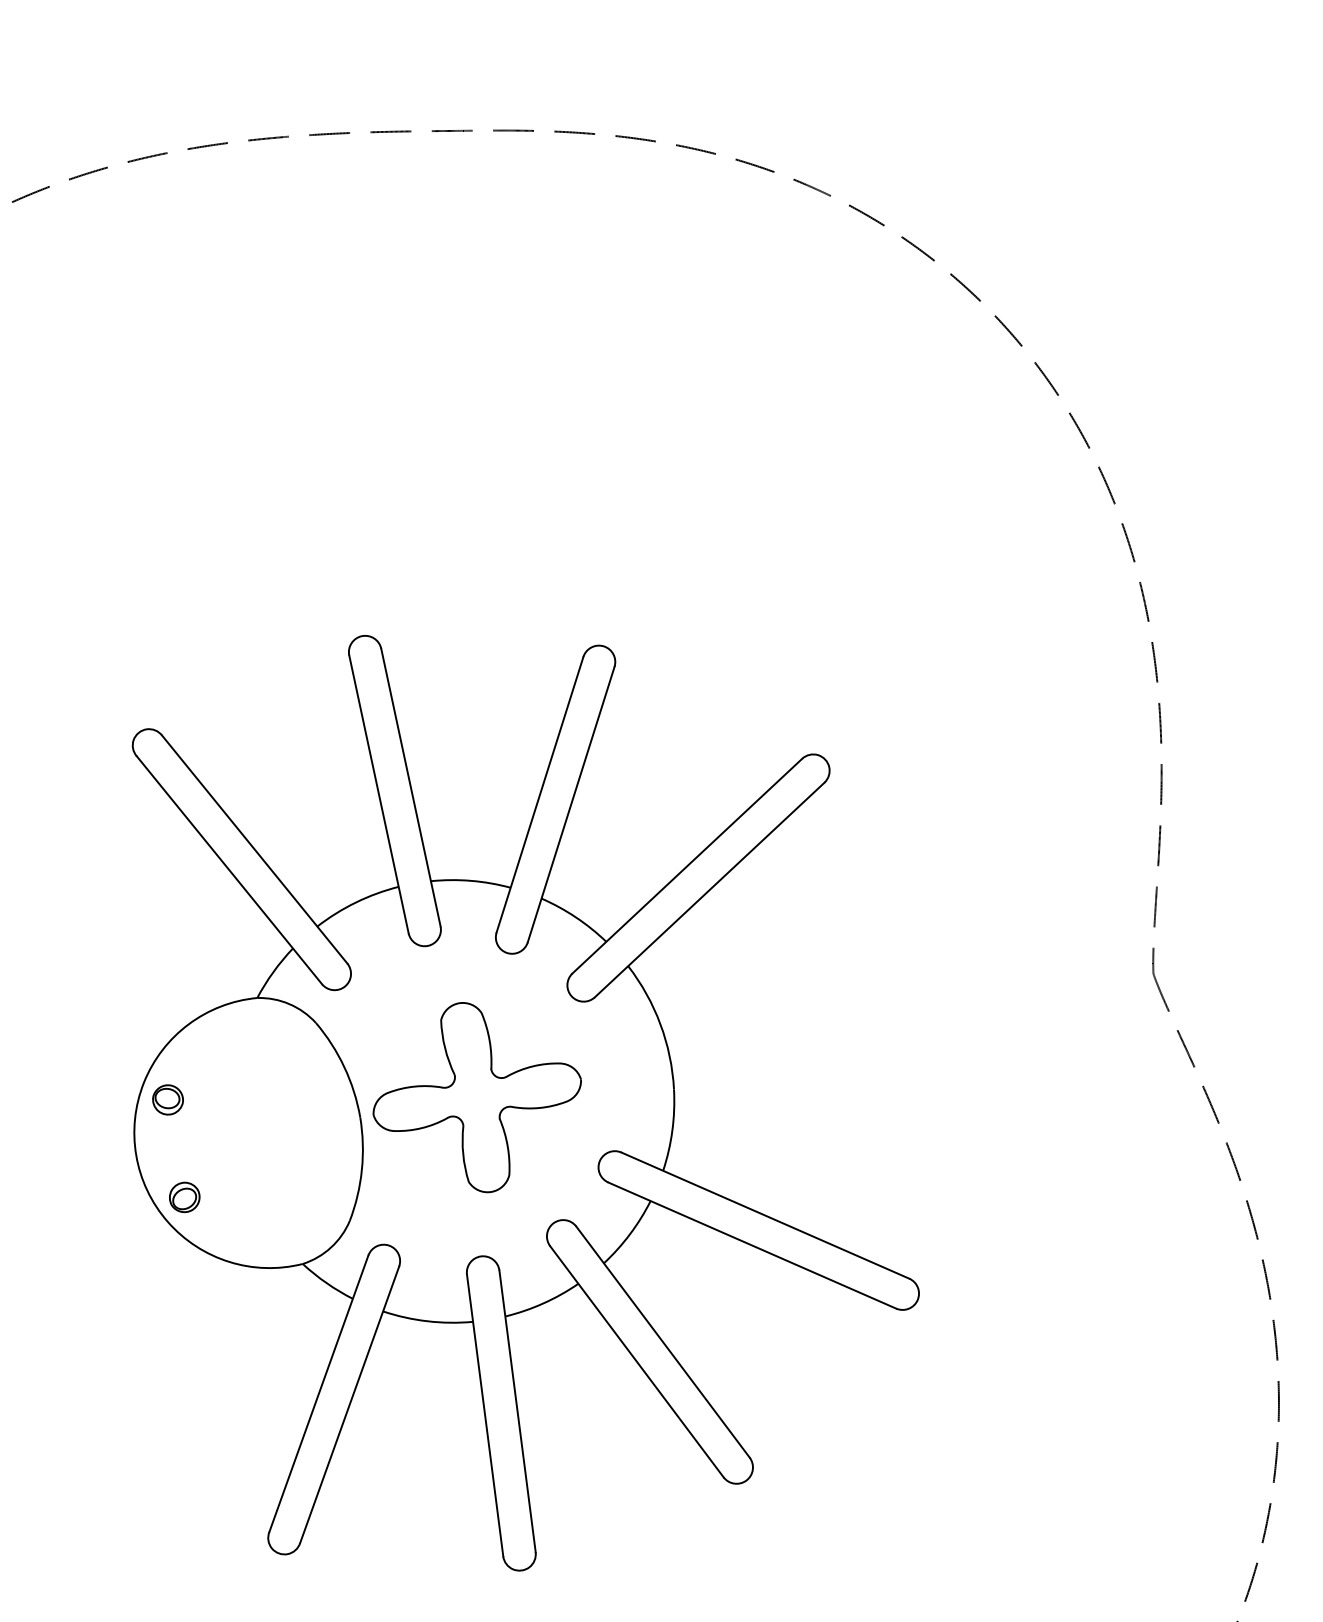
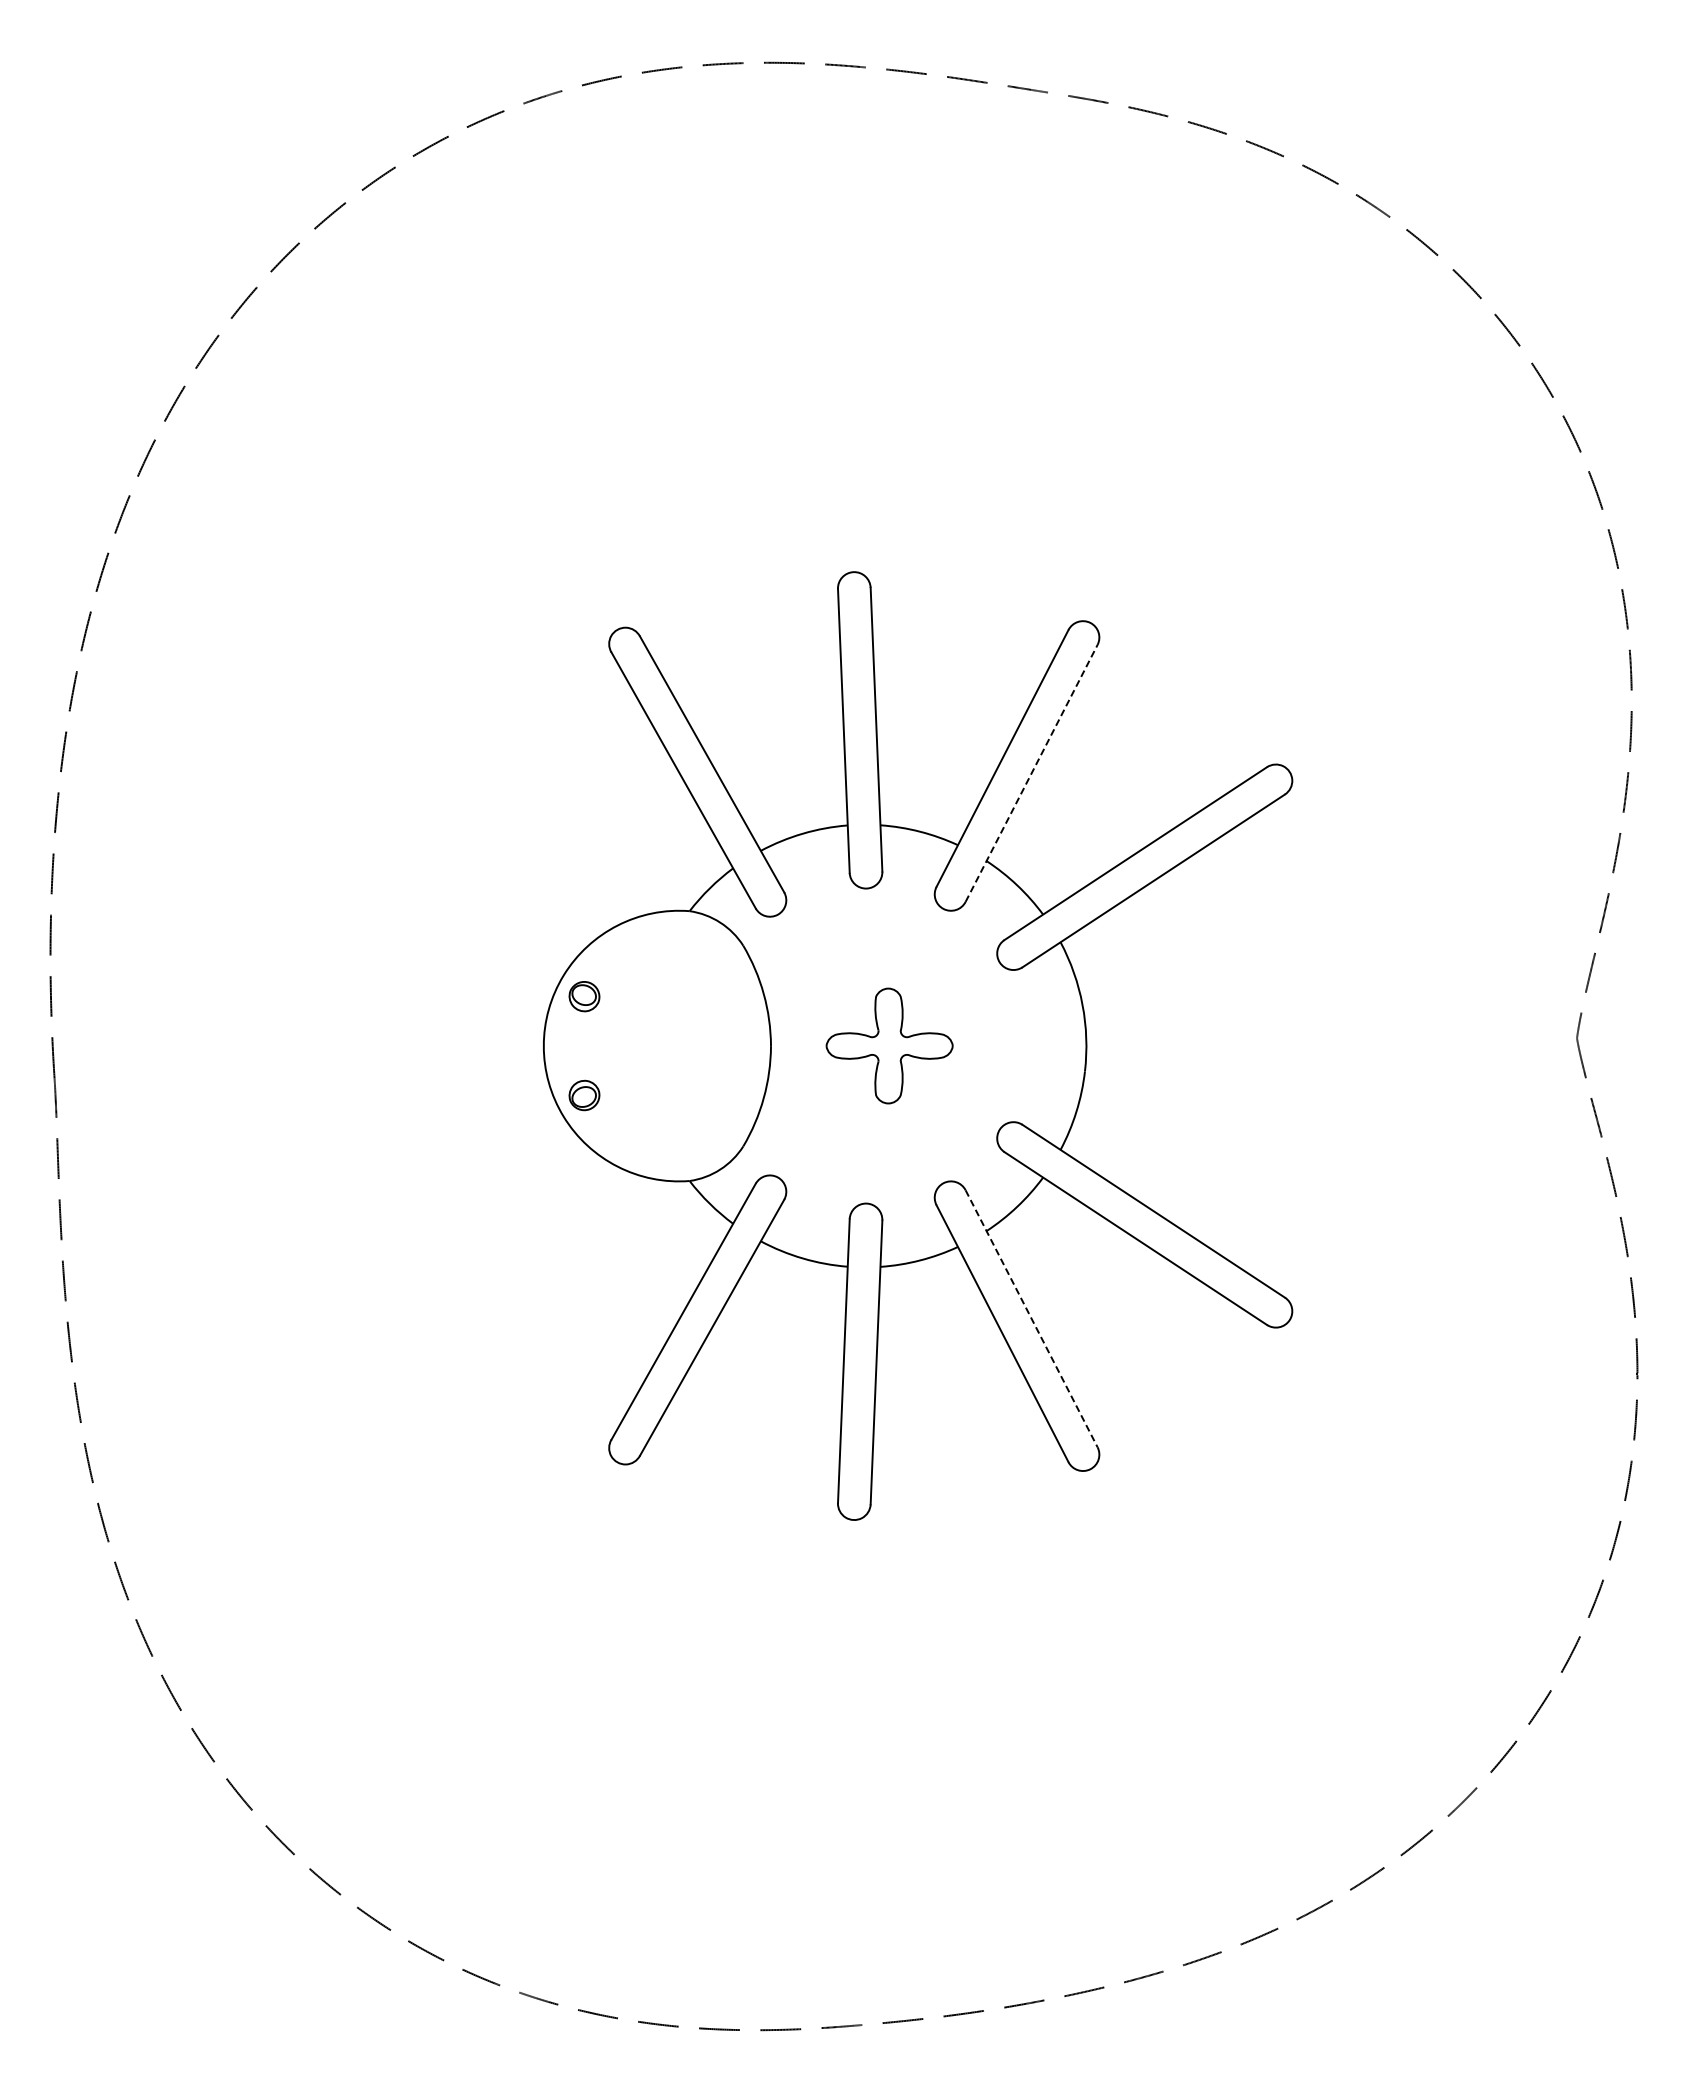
line: (570, 803) -> (1031, 772), solid -> dashed
part: (476, 1096) -> (889, 1045), size x0.6
line: (663, 1342) -> (1031, 1319), solid -> dashed

